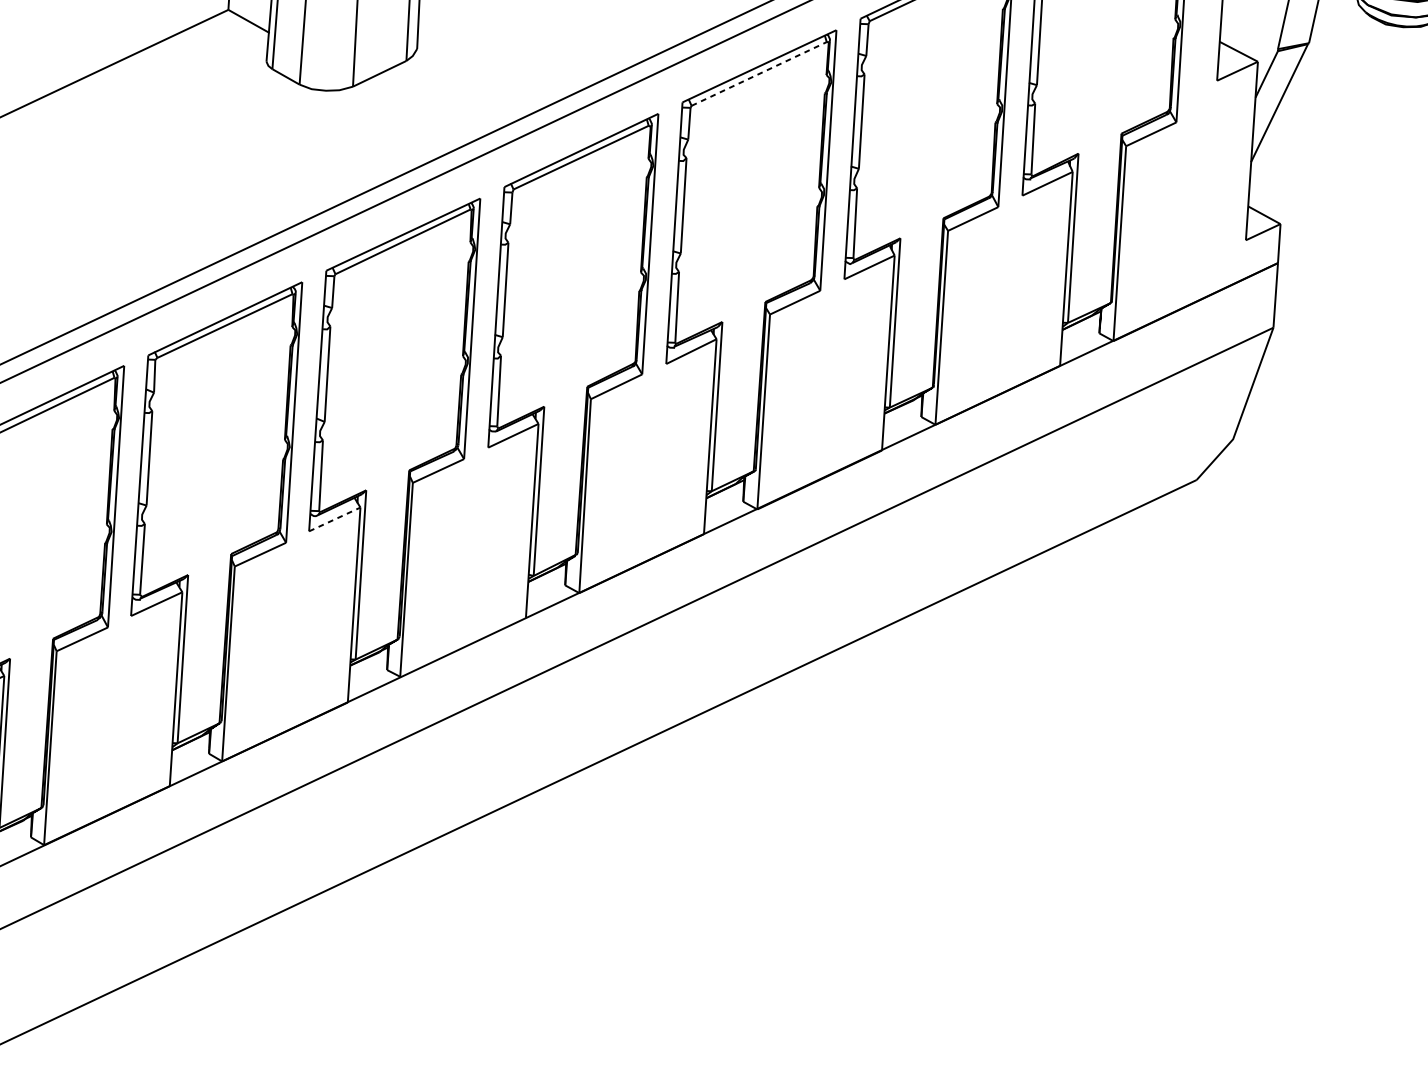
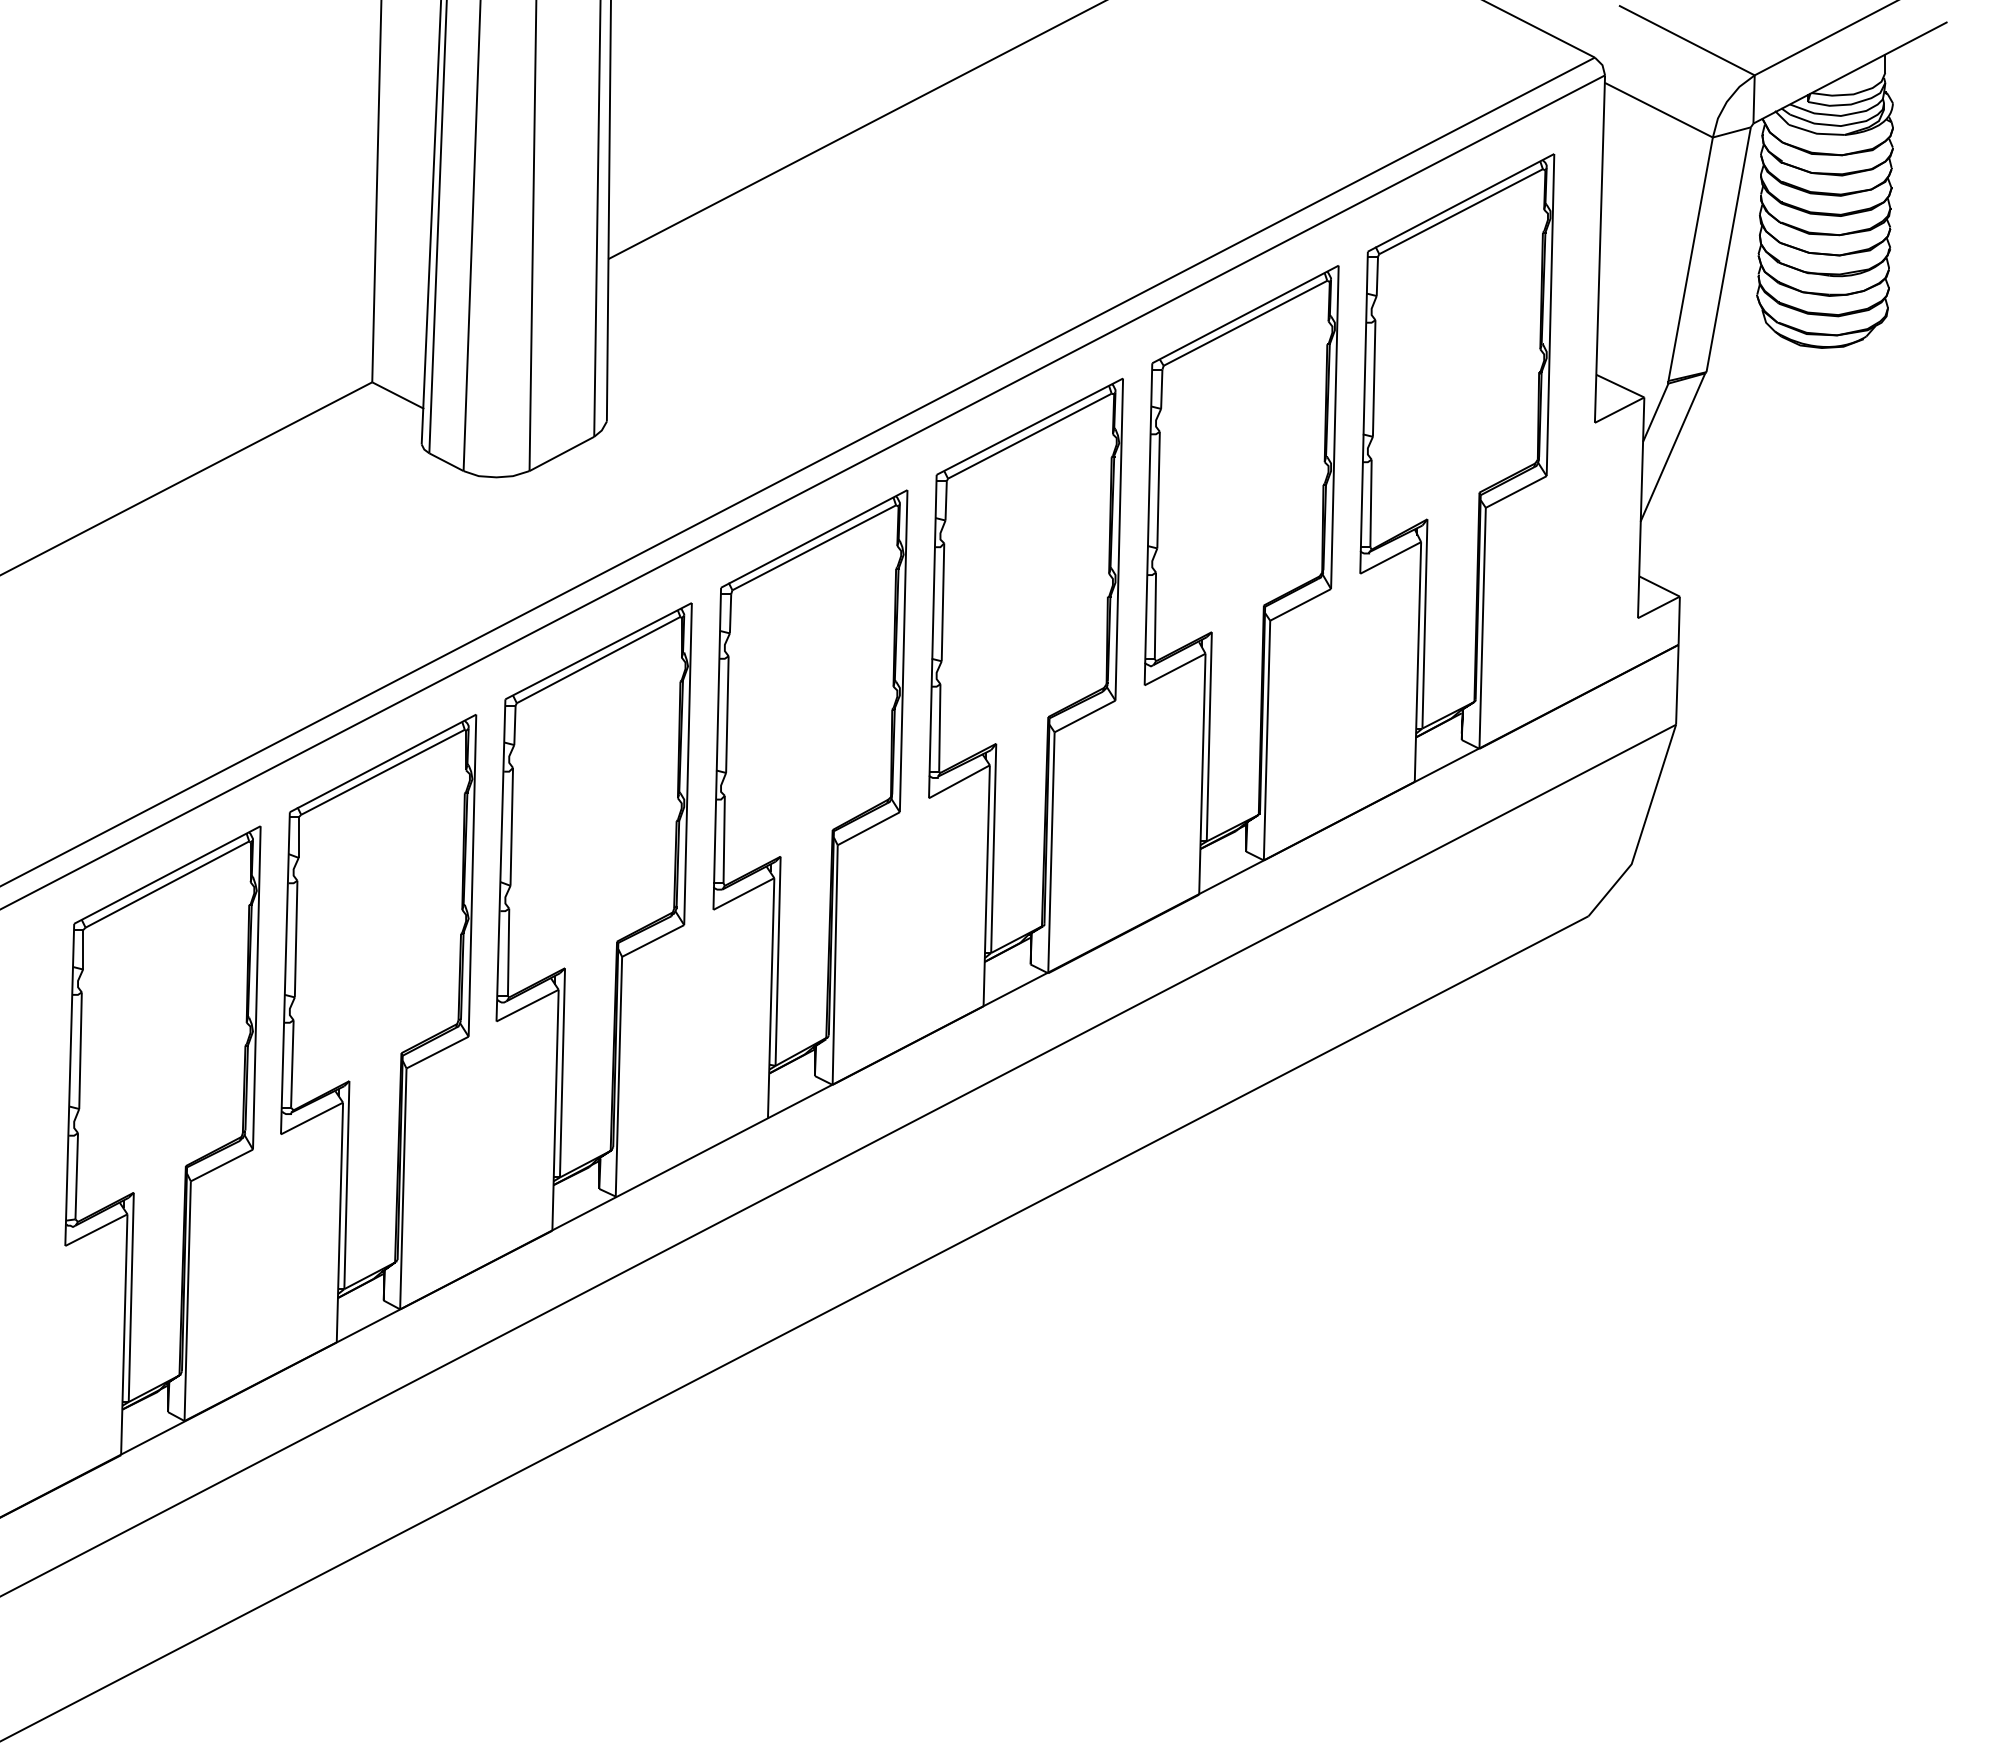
line: (759, 73) -> (1030, 435), dashed -> solid
line: (334, 519) -> (527, 1005), dashed -> solid

